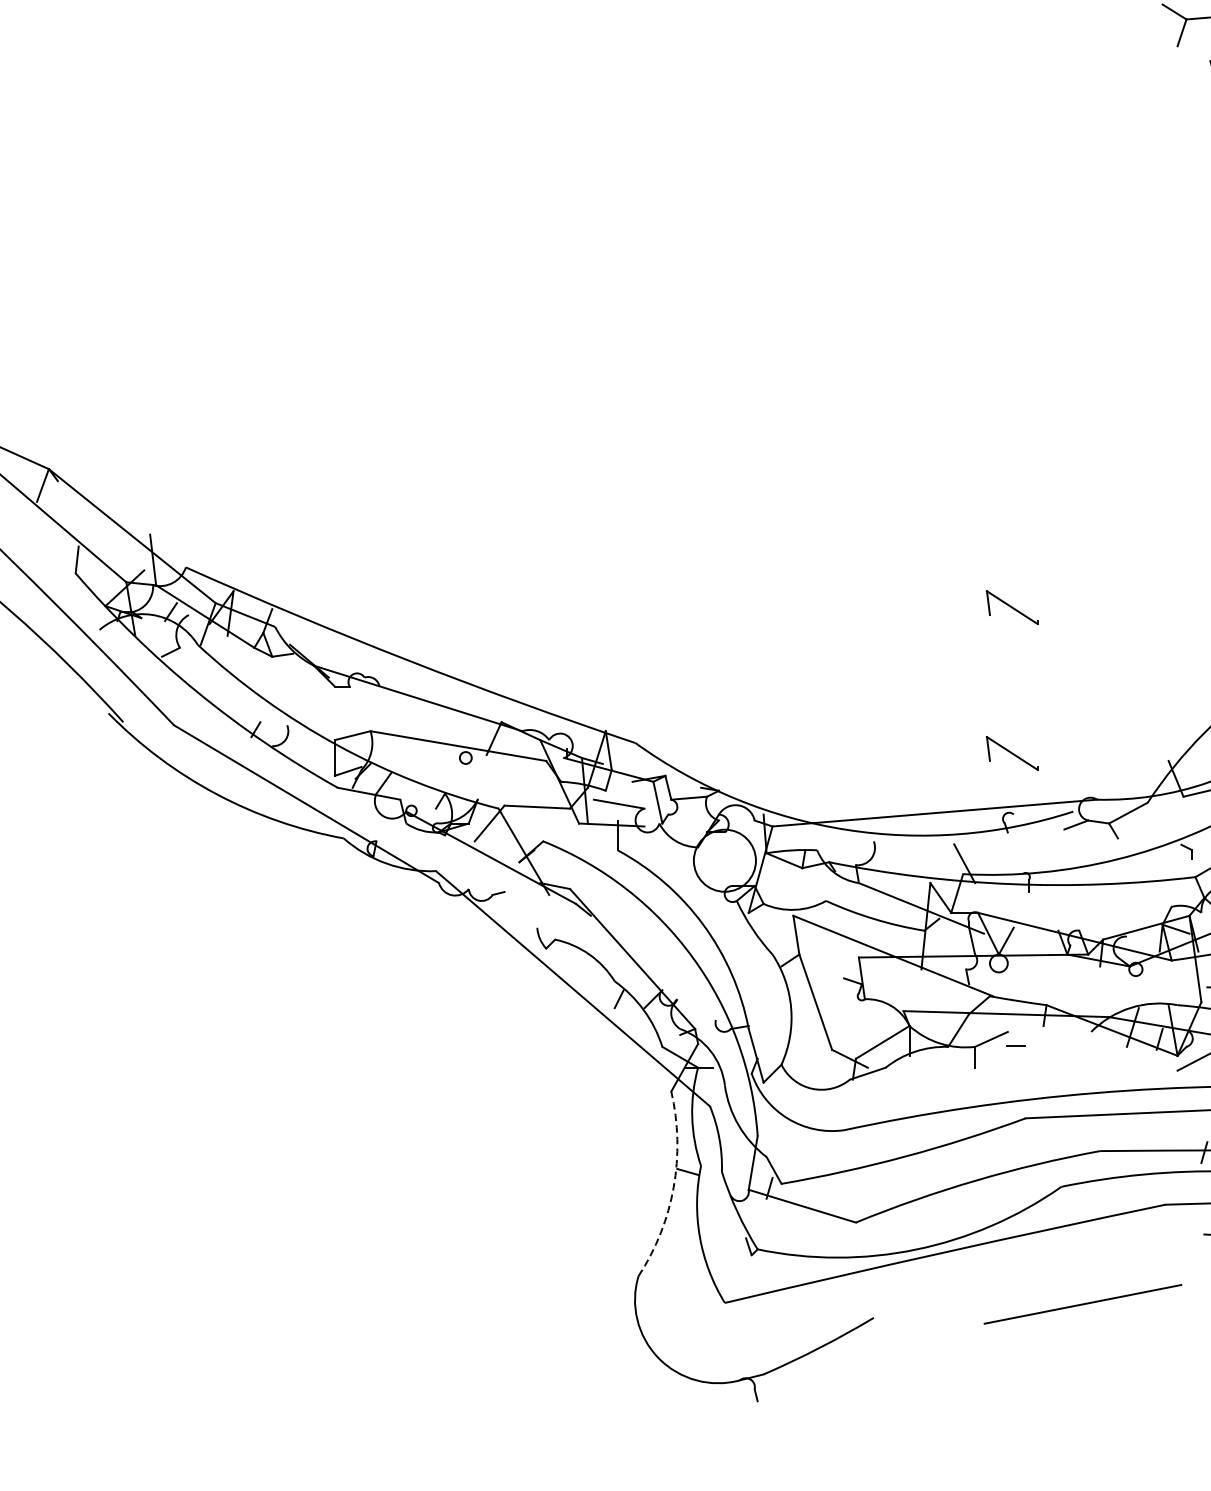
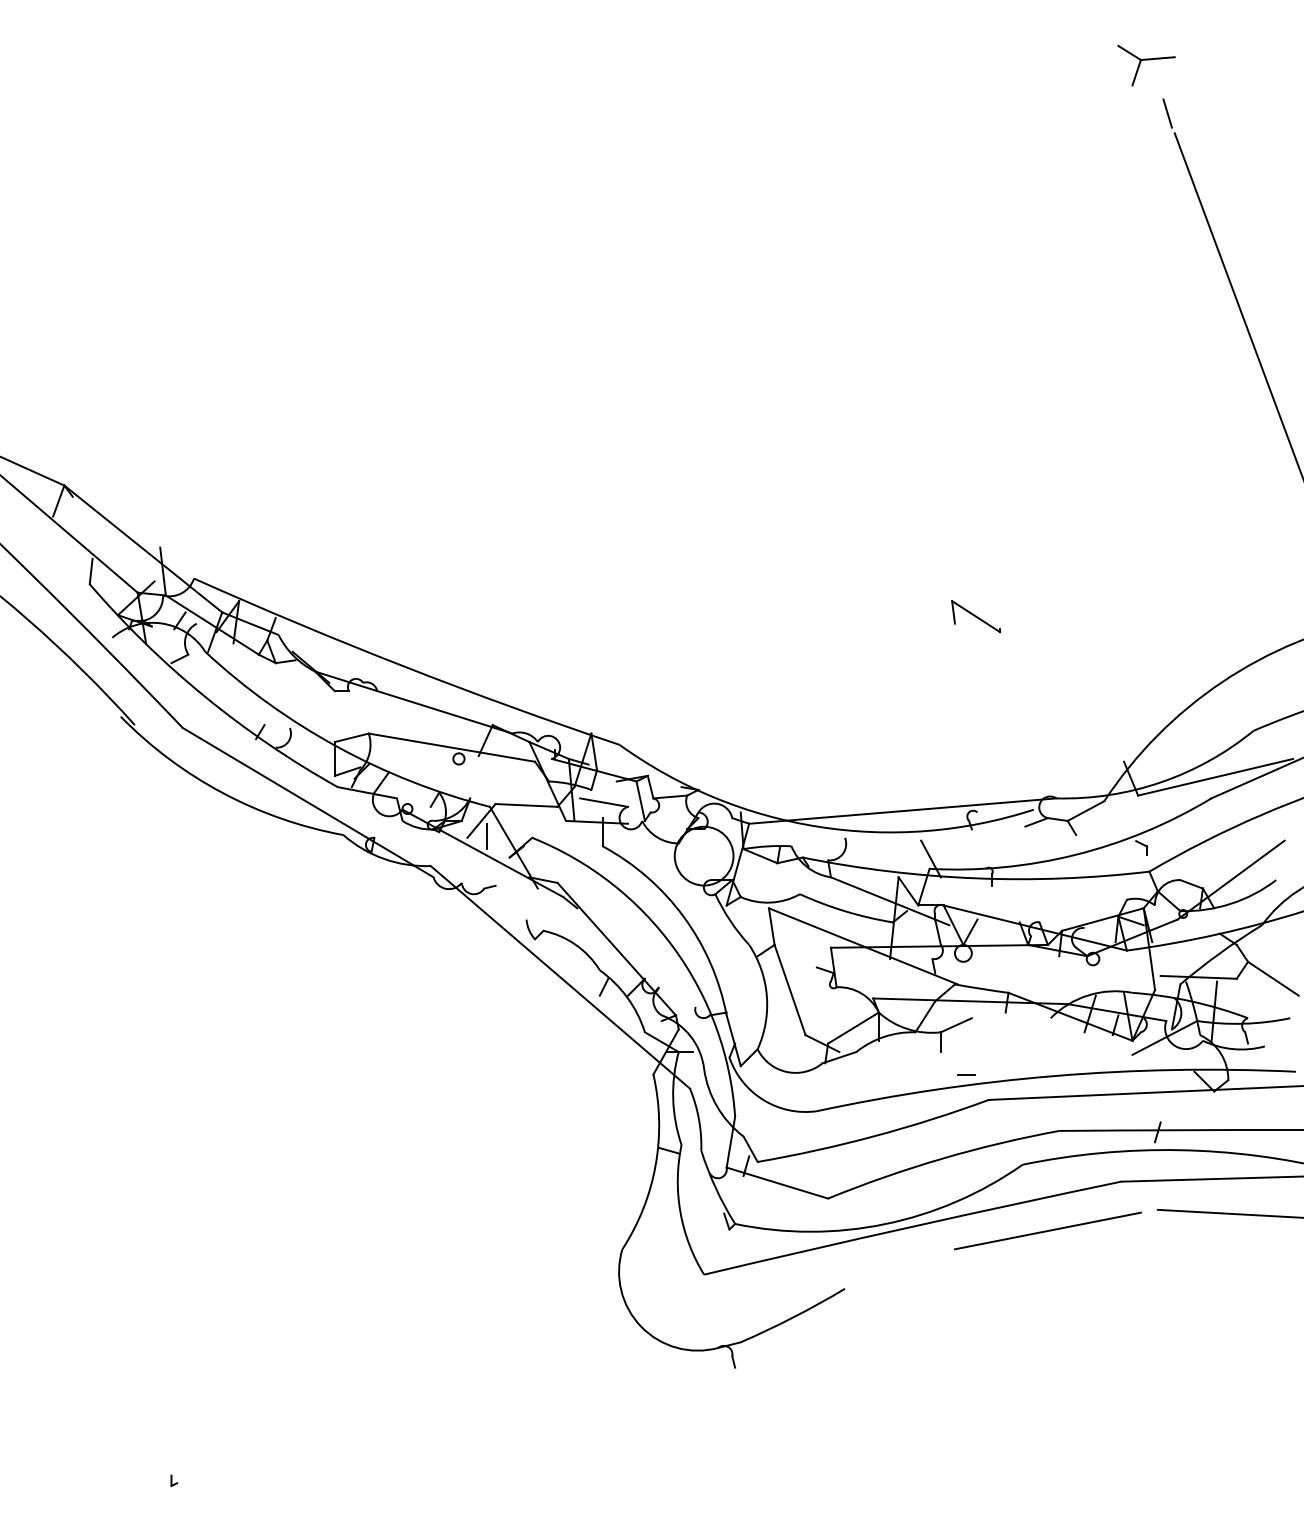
part: (1011, 753) -> (975, 754), removed
line: (496, 839) -> (487, 836), added
line: (1015, 1046) -> (966, 1074), moved
arc: (673, 1187) -> (655, 1165), dashed -> solid
line: (1082, 1303) -> (1047, 1230), moved

